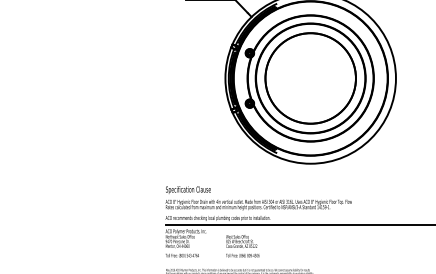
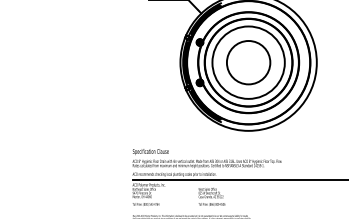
circle: (310, 78) -> (248, 62), size x0.6
text: (242, 246) -> (211, 197), moved

